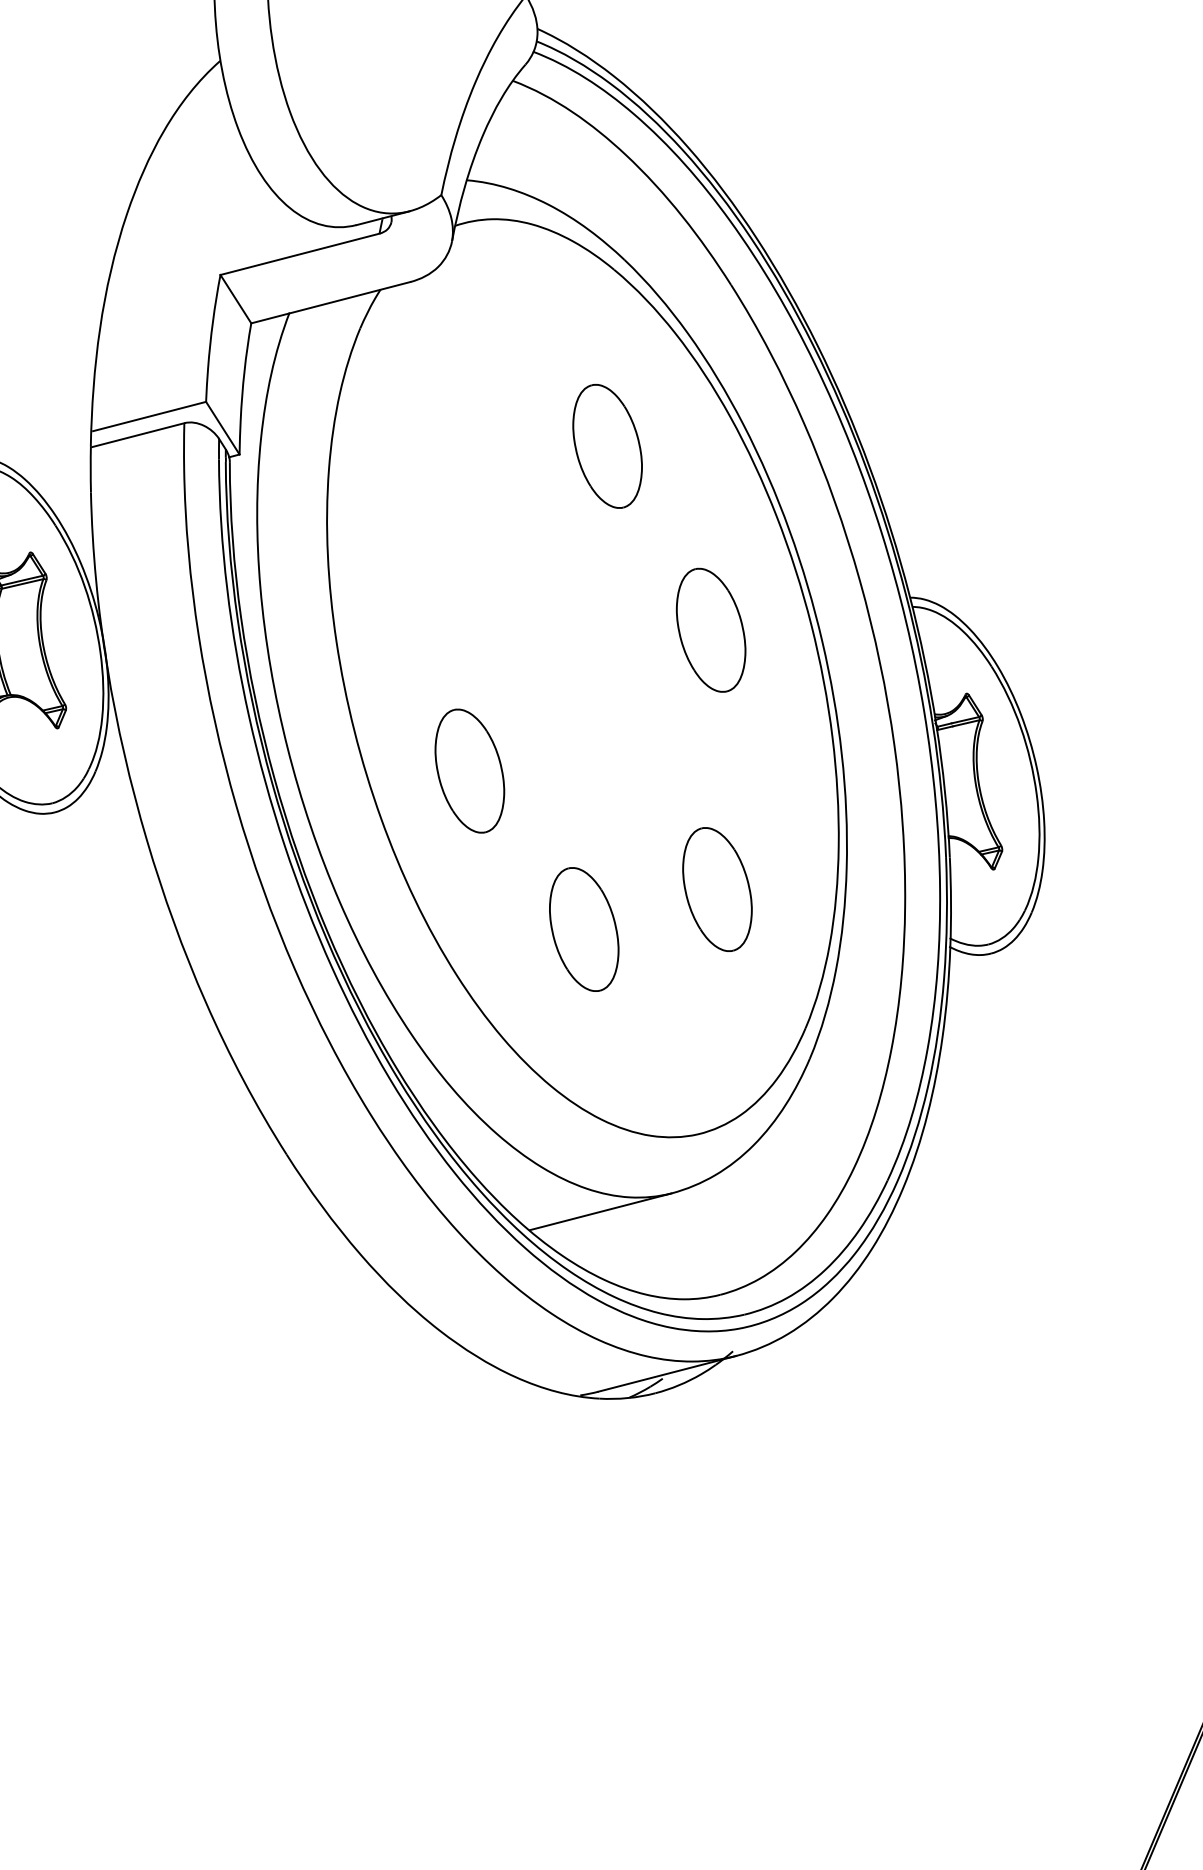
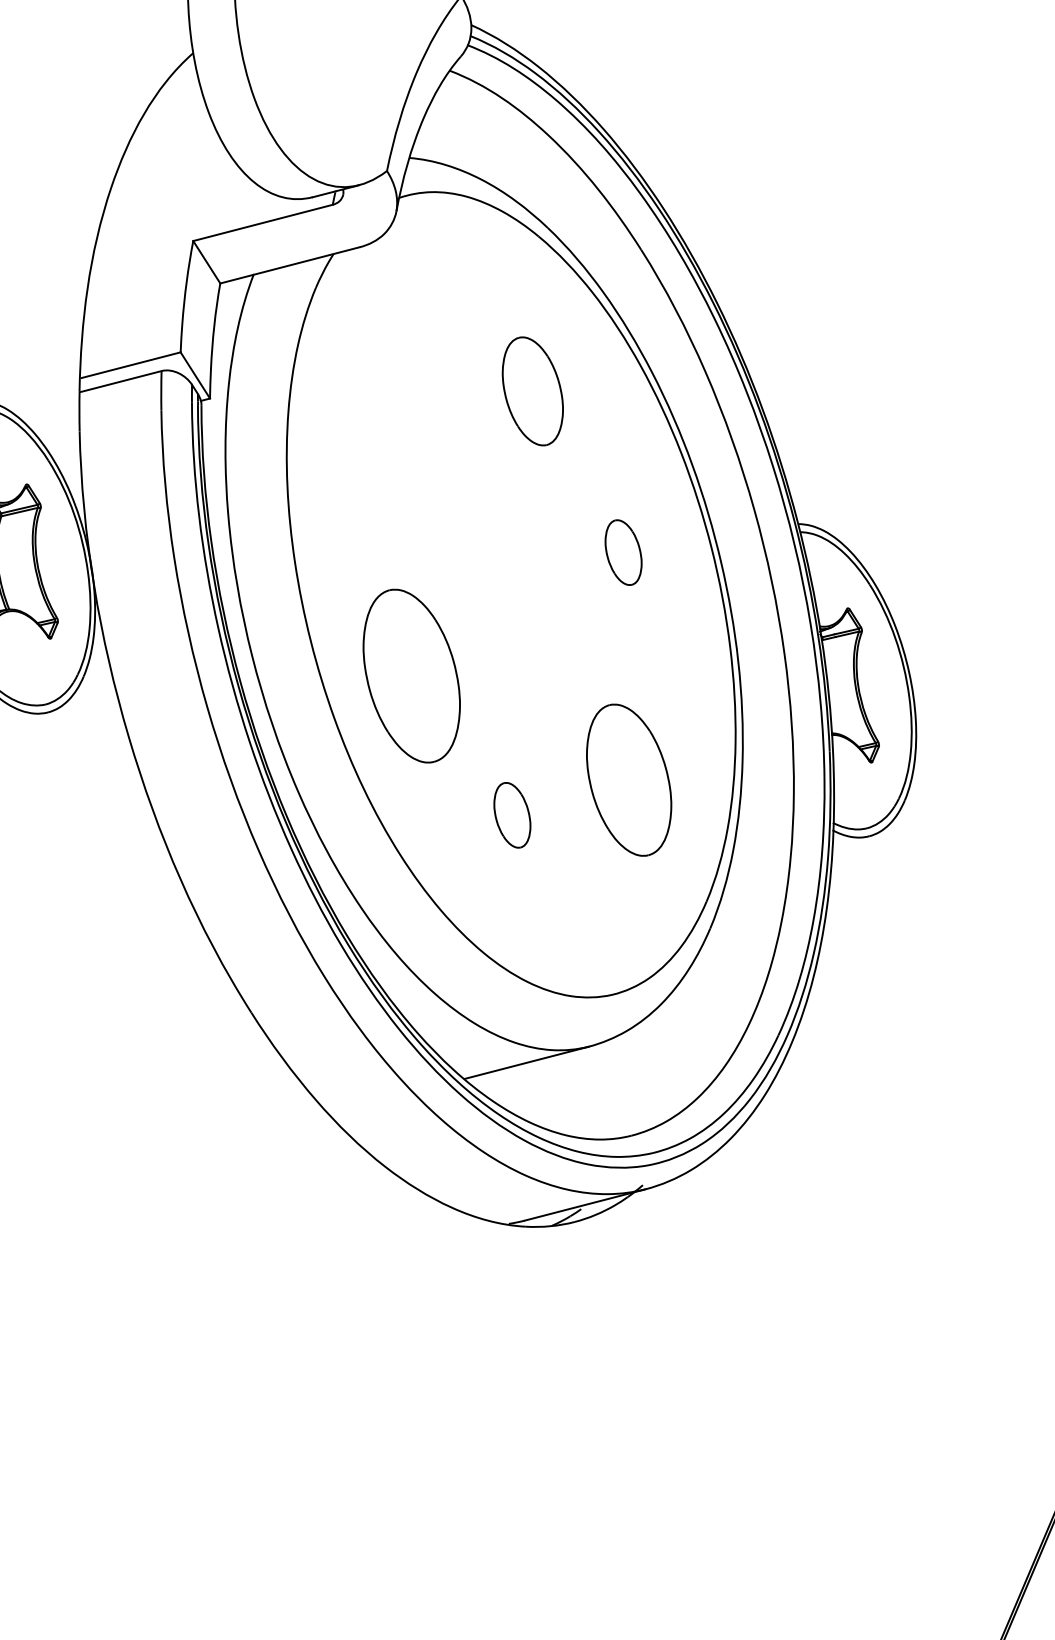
part: (710, 630) -> (623, 552), size x0.6
part: (470, 771) -> (412, 676), size x1.6
part: (717, 888) -> (629, 779), size x1.4
part: (584, 929) -> (512, 815), size x0.6

